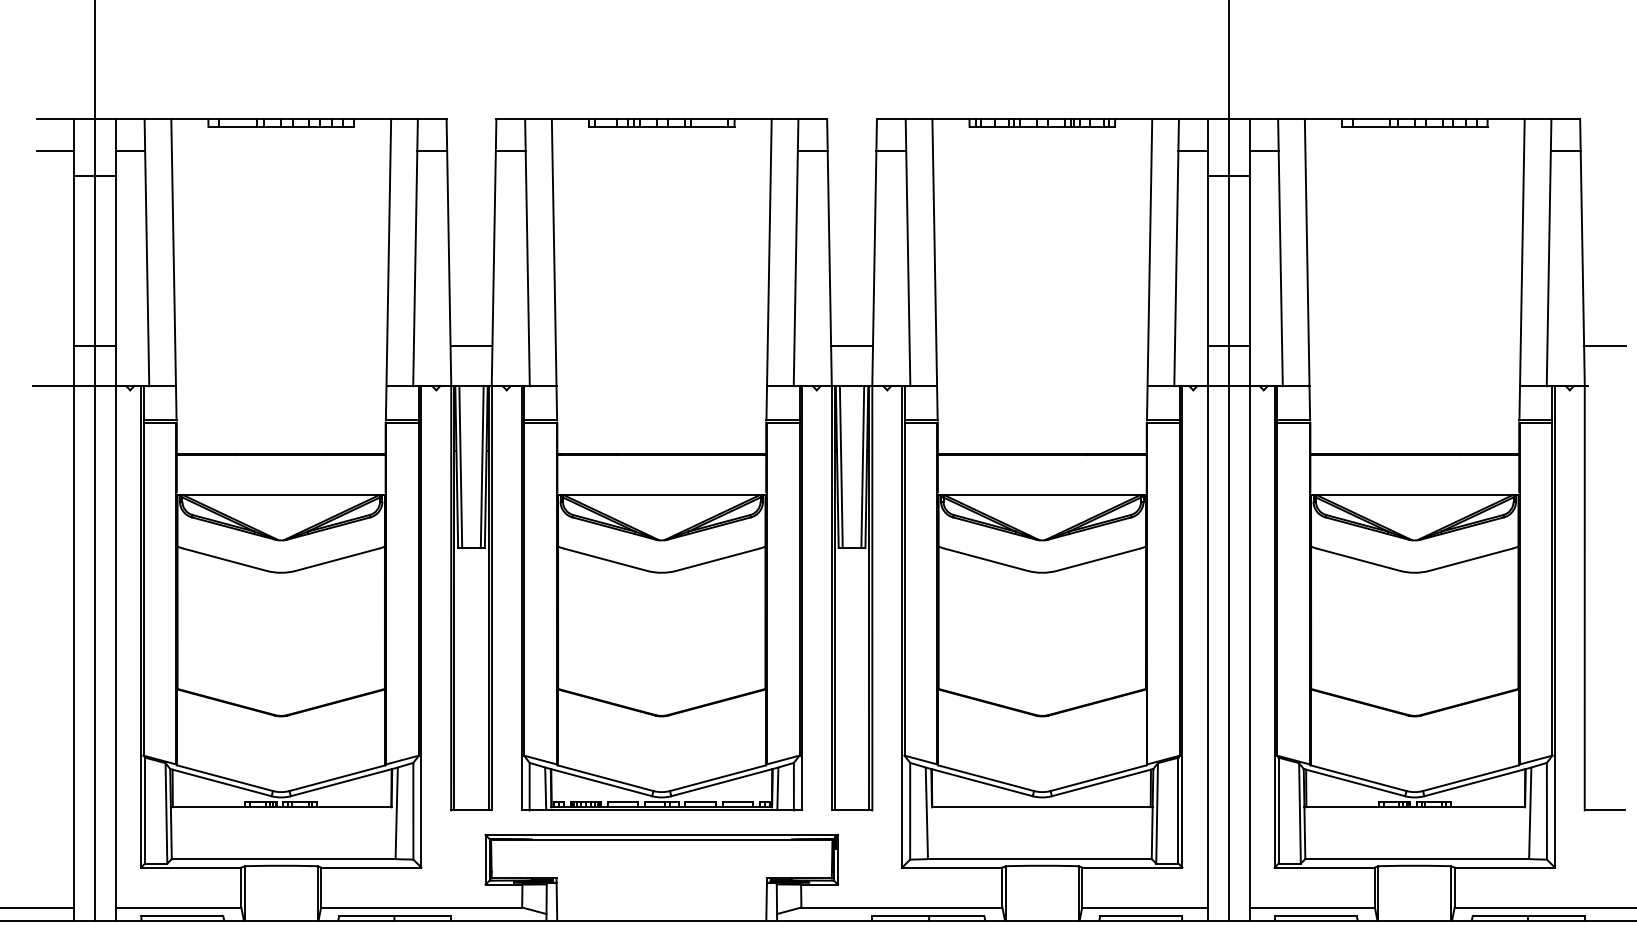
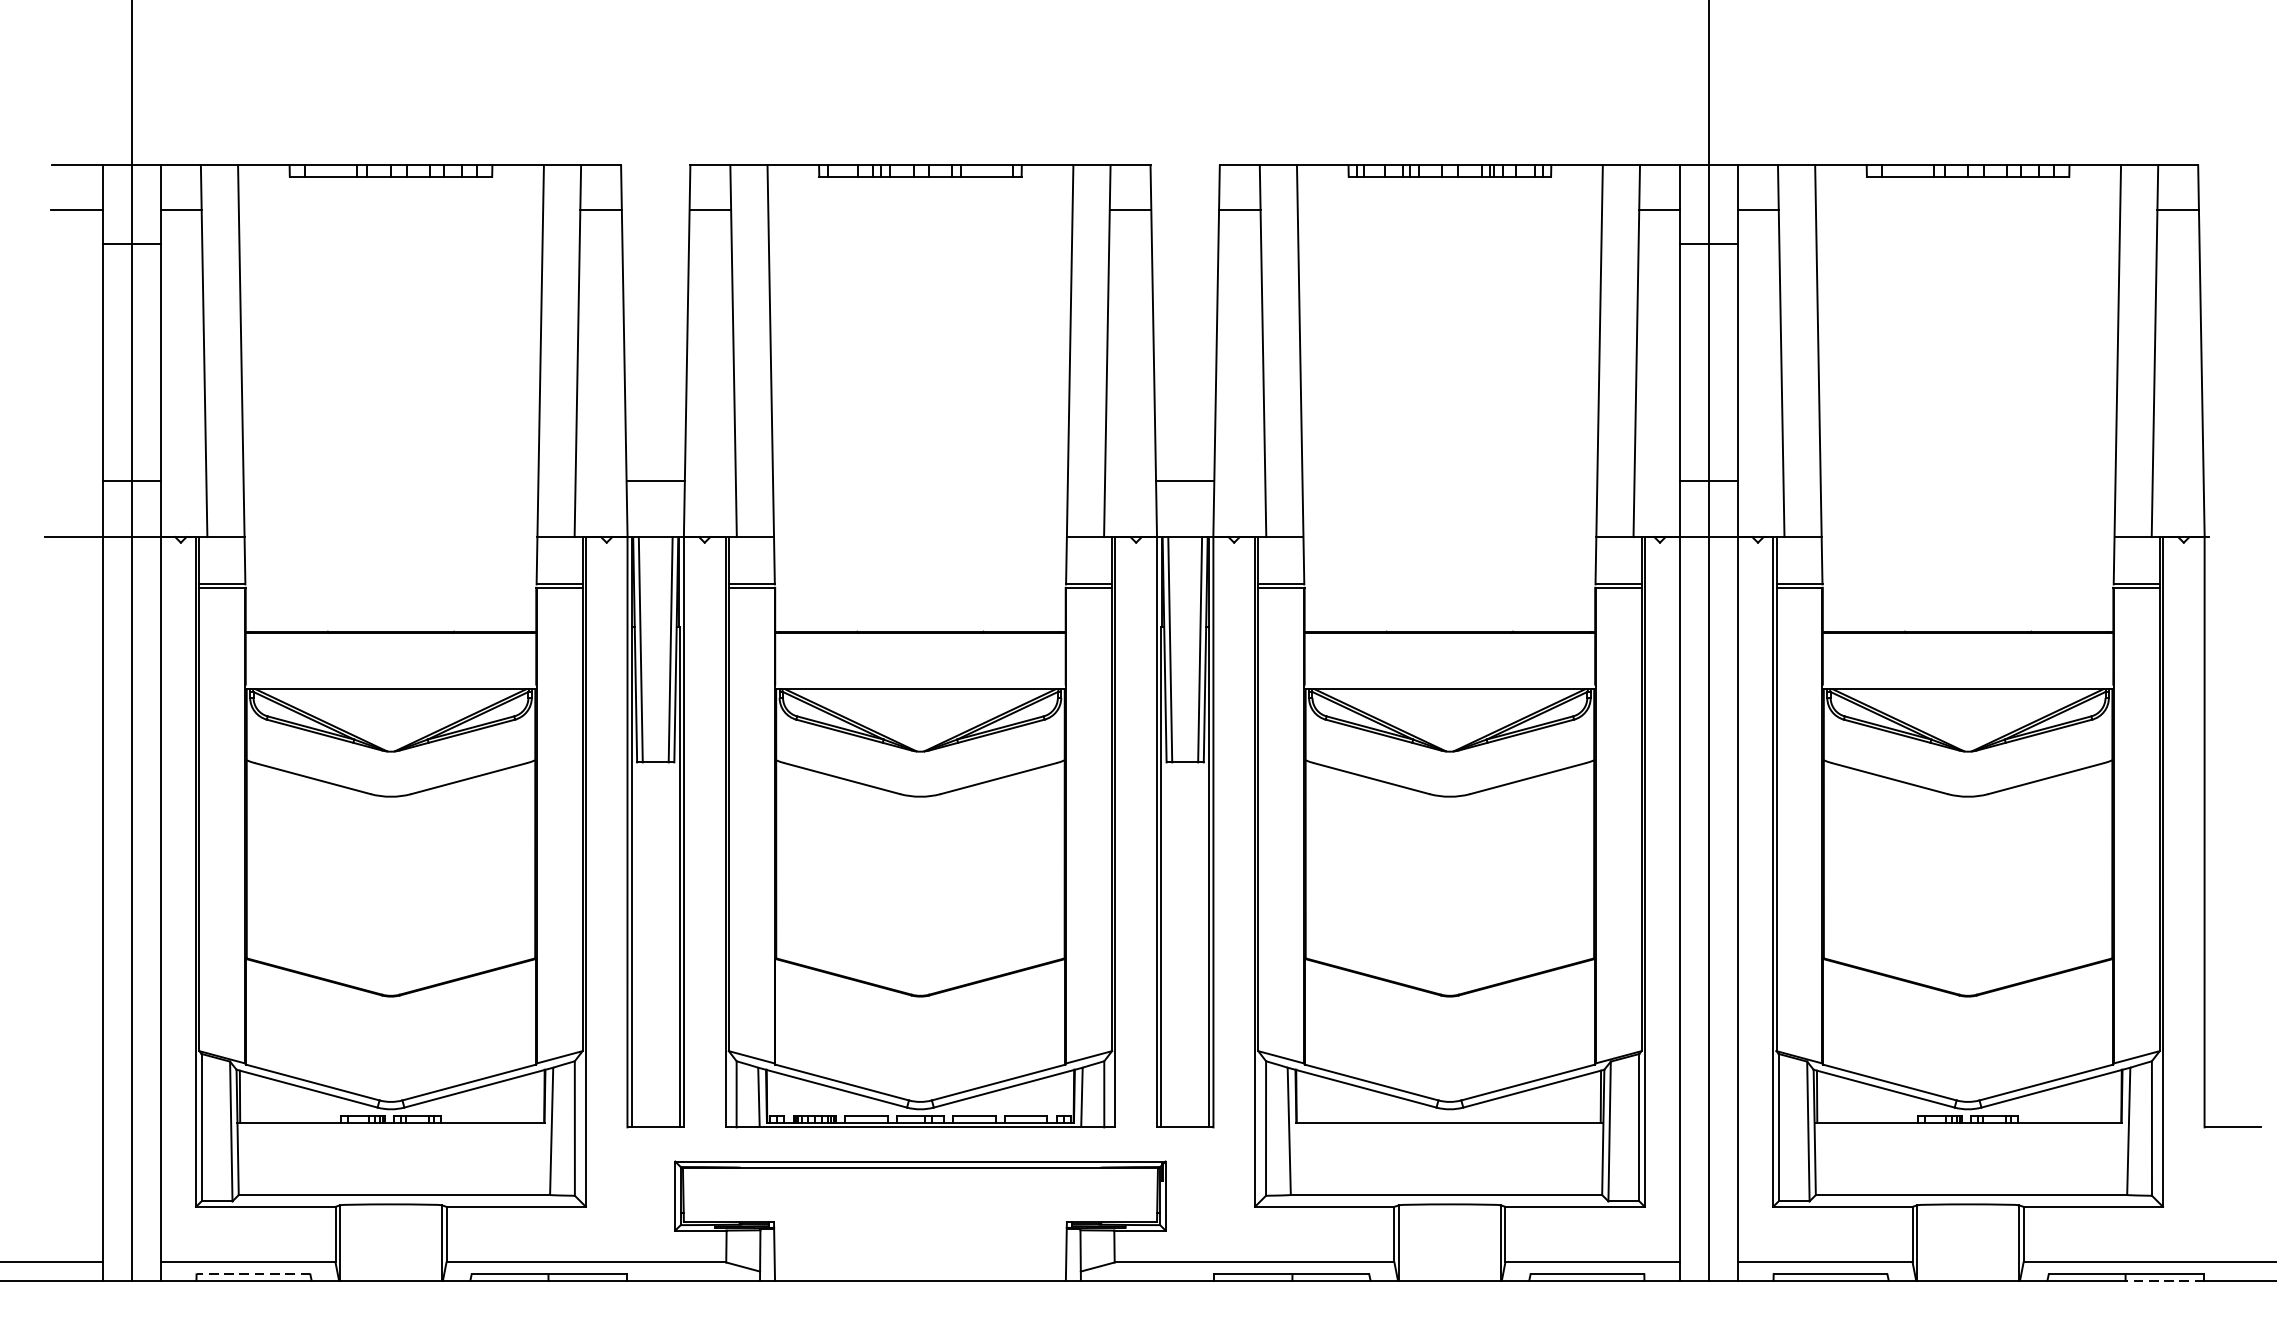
line: (1605, 345) -> (2233, 480), removed
line: (182, 916) -> (253, 1274), solid -> dashed
line: (1555, 920) -> (2163, 1280), solid -> dashed

